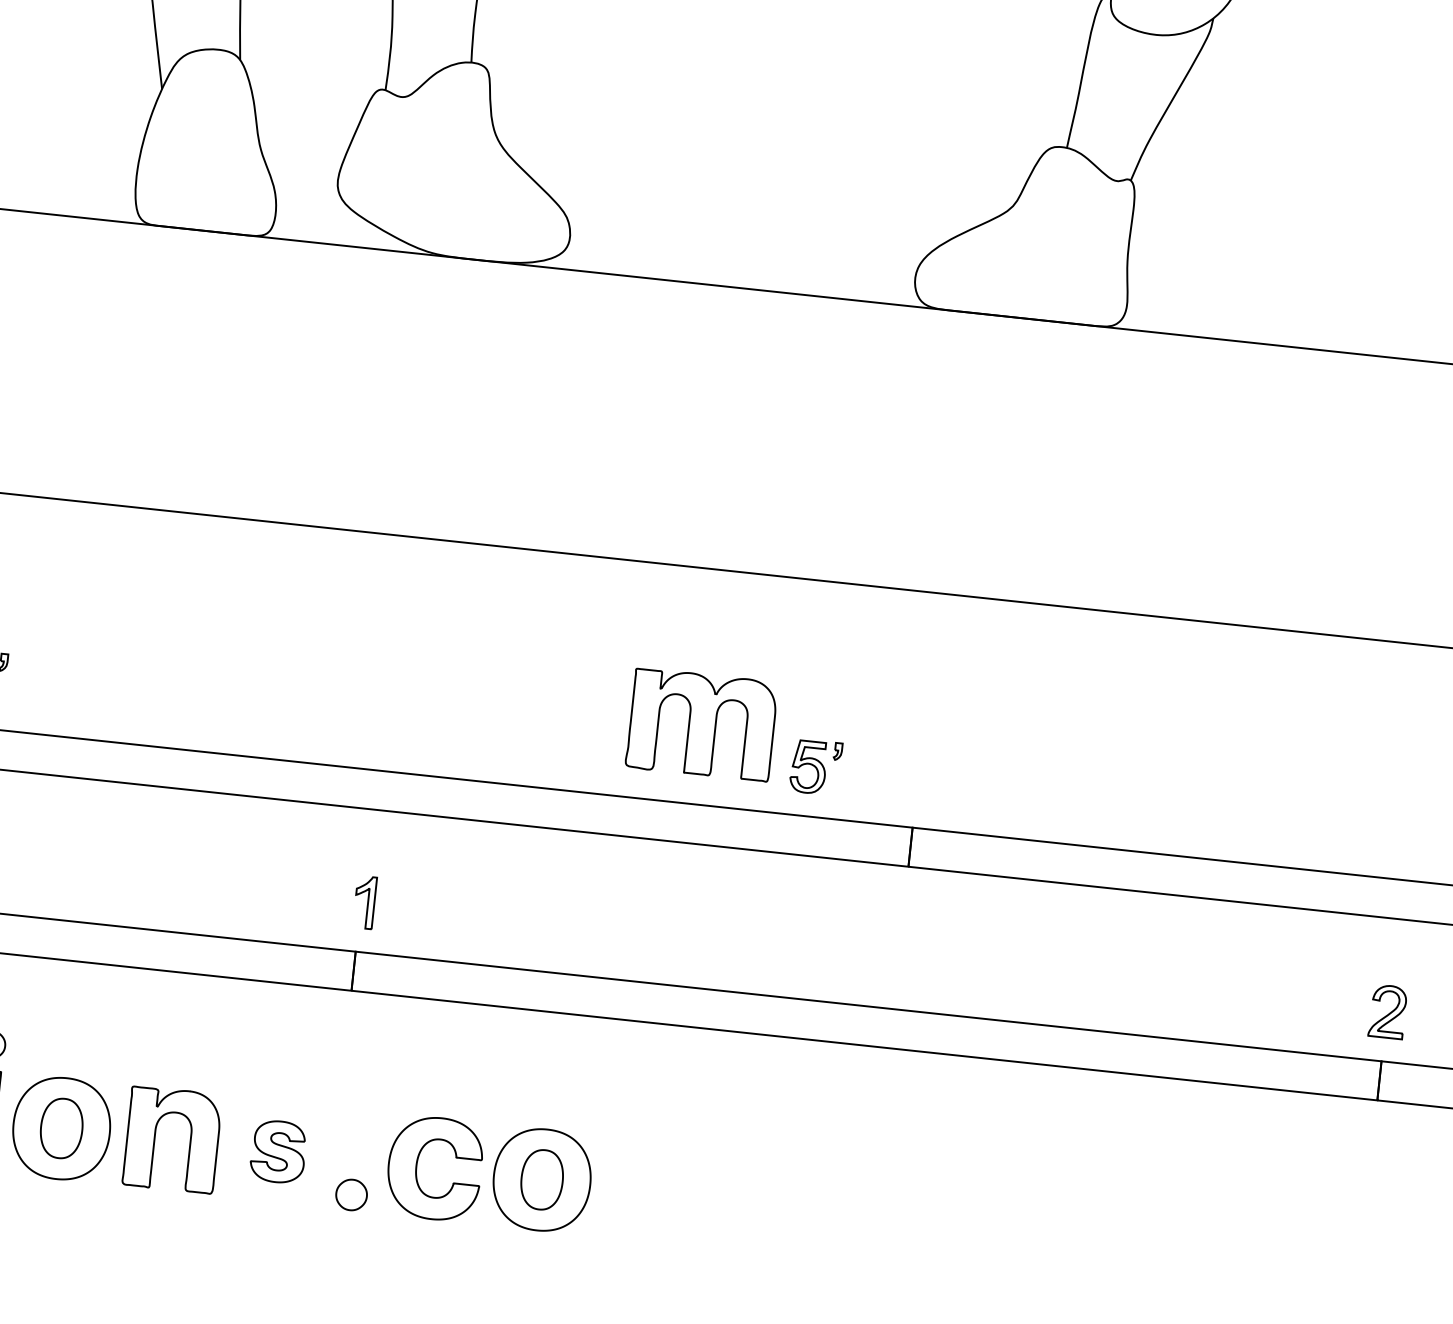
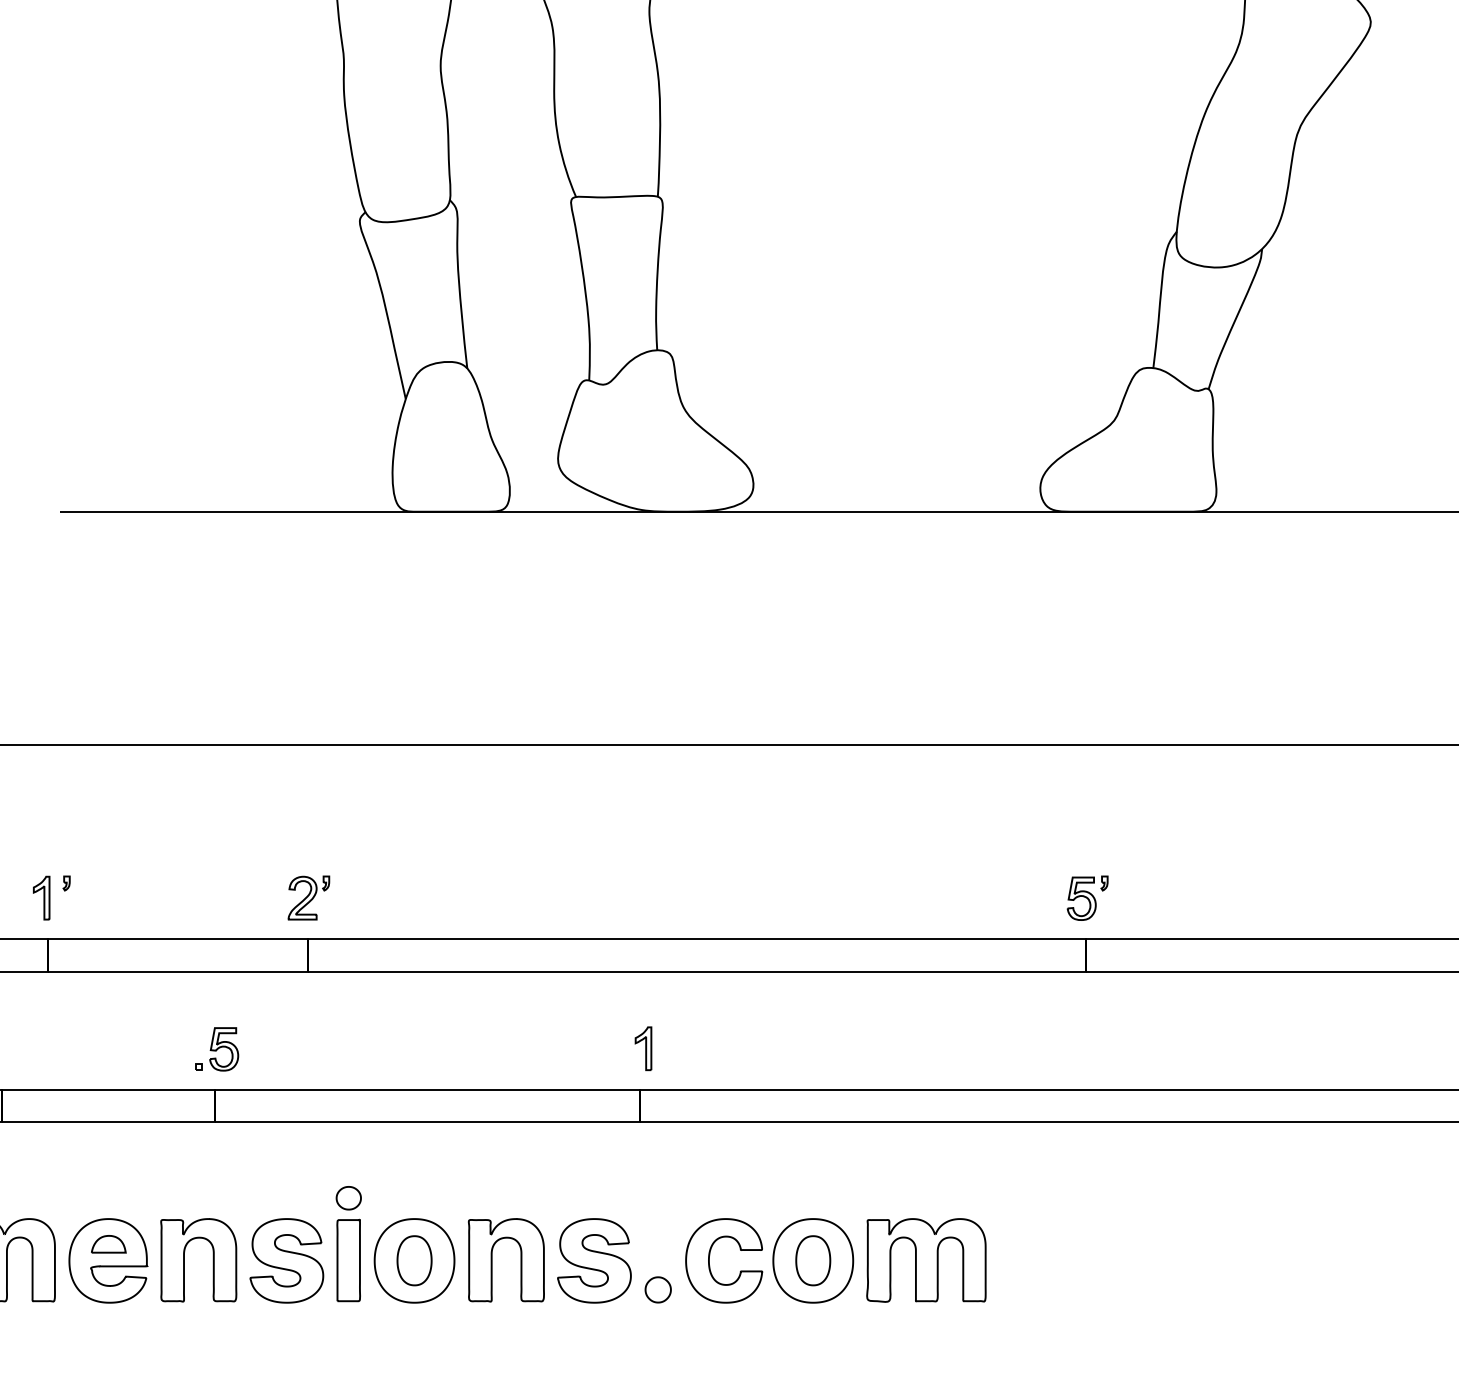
part: (701, 724) -> (926, 1260), moved
part: (815, 766) -> (1087, 897), moved
part: (278, 1151) -> (594, 1260), size x1.67

